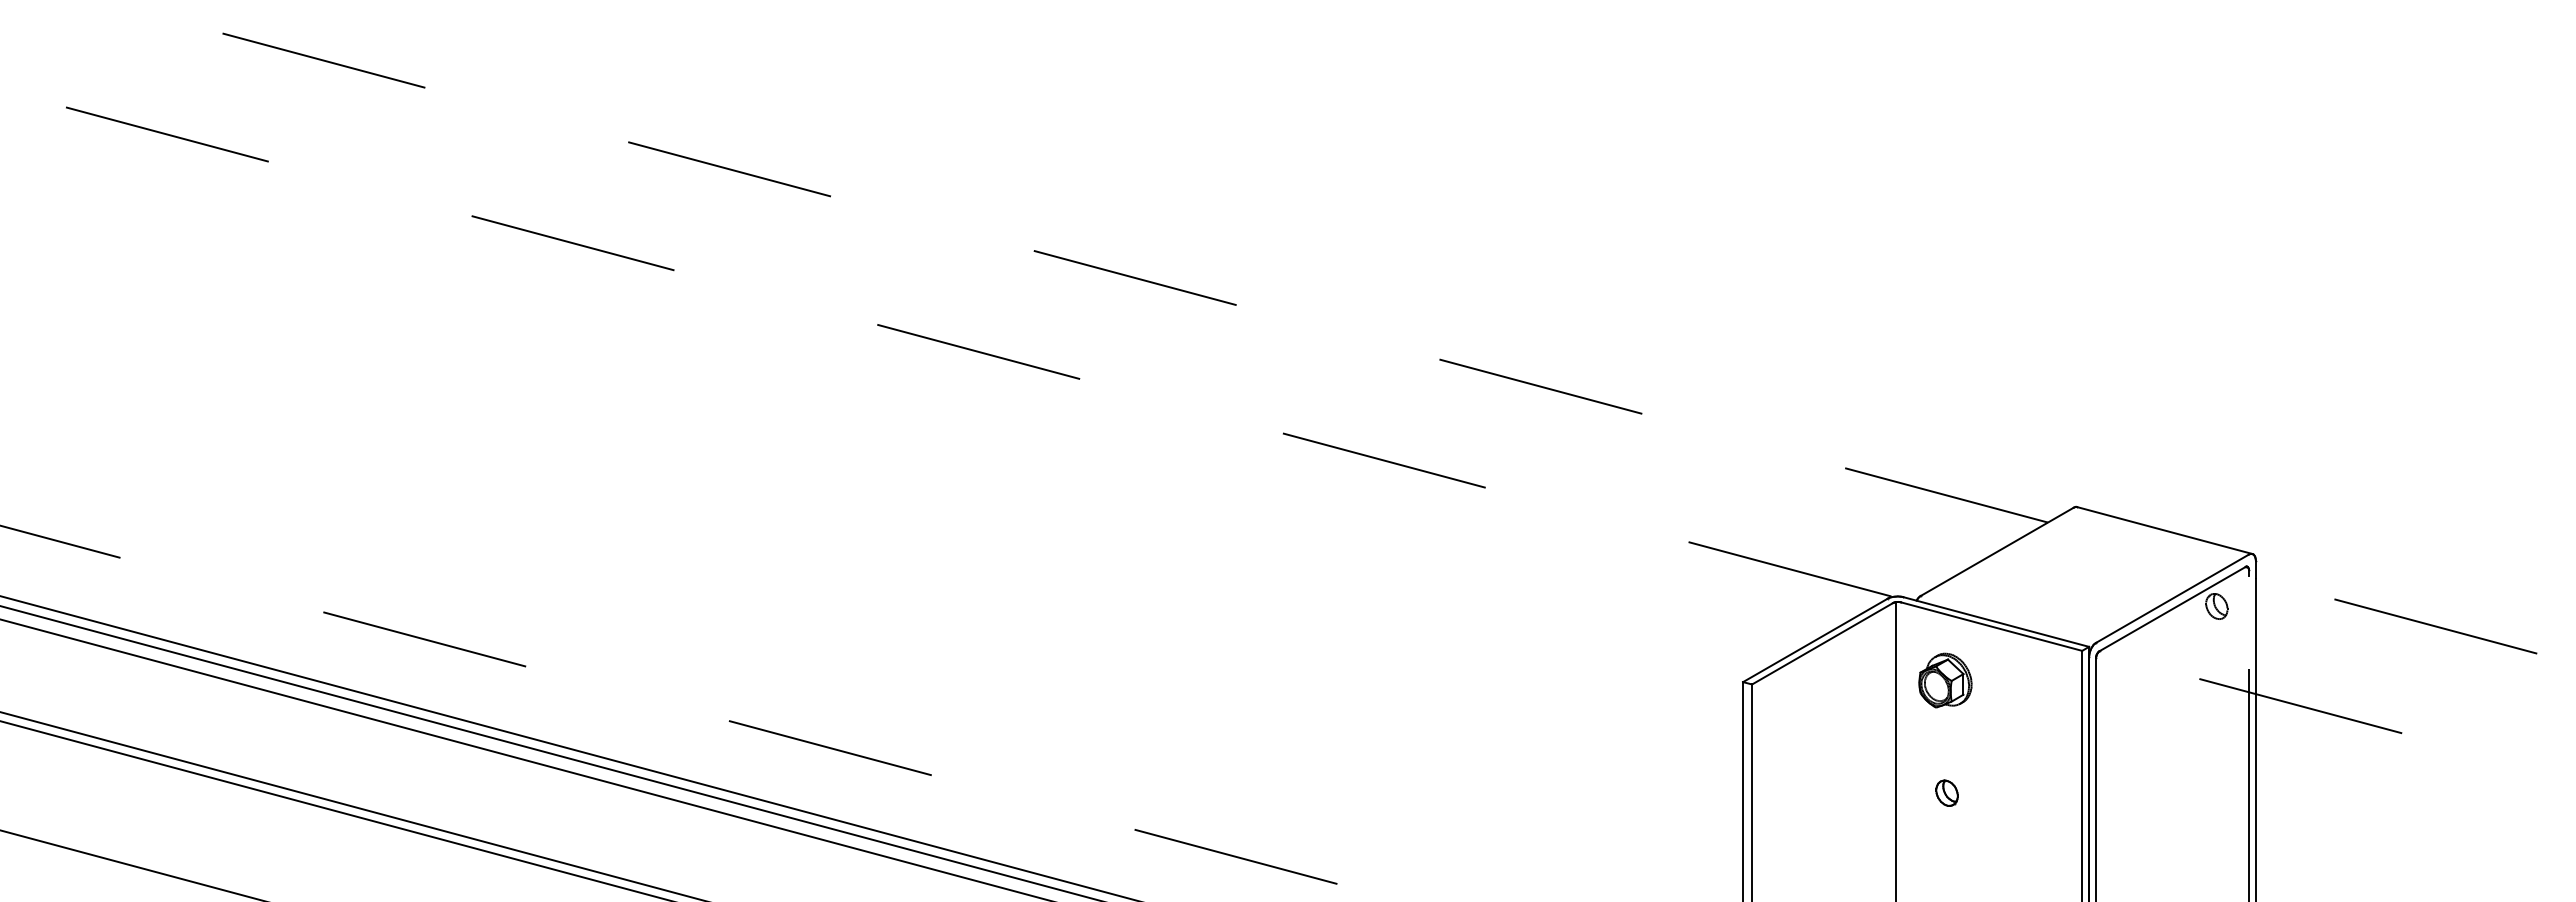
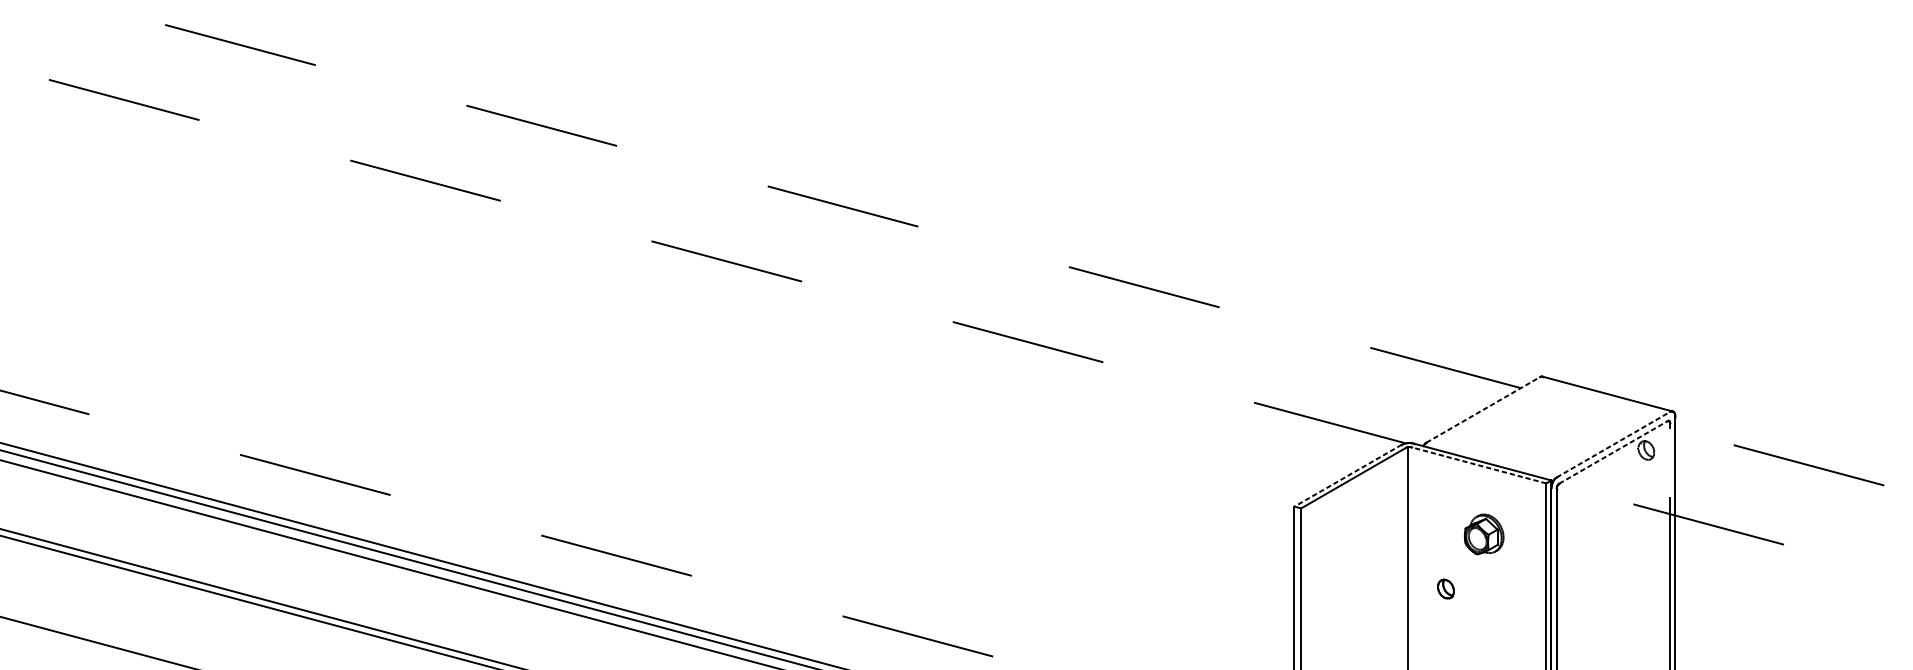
line: (1997, 551) -> (1483, 409), solid -> dashed
line: (2172, 598) -> (1613, 444), solid -> dashed
line: (2172, 608) -> (1613, 451), solid -> dashed
line: (1991, 626) -> (1478, 465), solid -> dashed
line: (1814, 640) -> (1347, 475), solid -> dashed
part: (1945, 680) -> (1484, 534), moved

